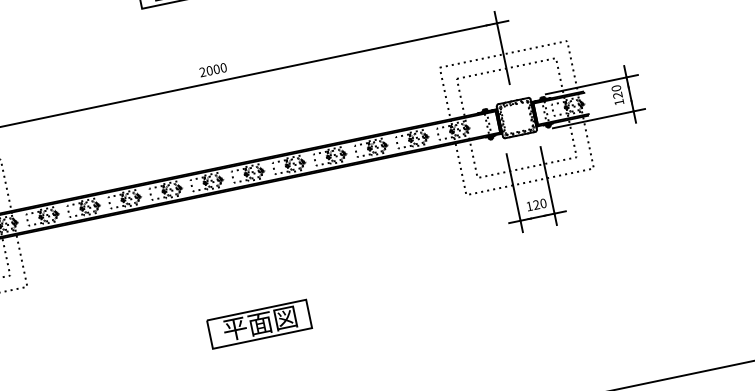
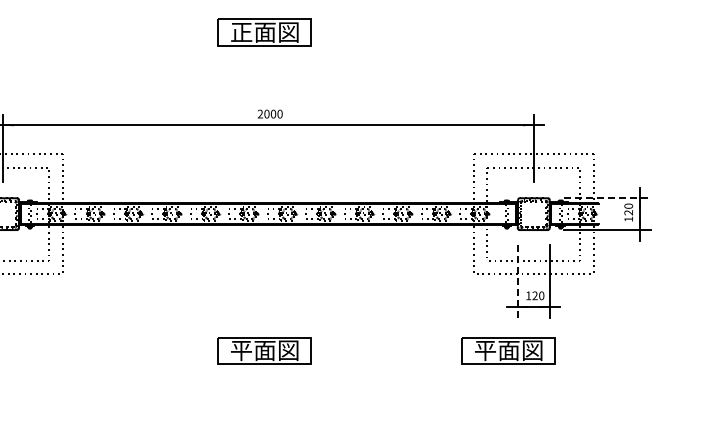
line: (592, 84) -> (607, 198), solid -> dashed
line: (514, 193) -> (517, 281), solid -> dashed
part: (520, 269) -> (508, 350), added

